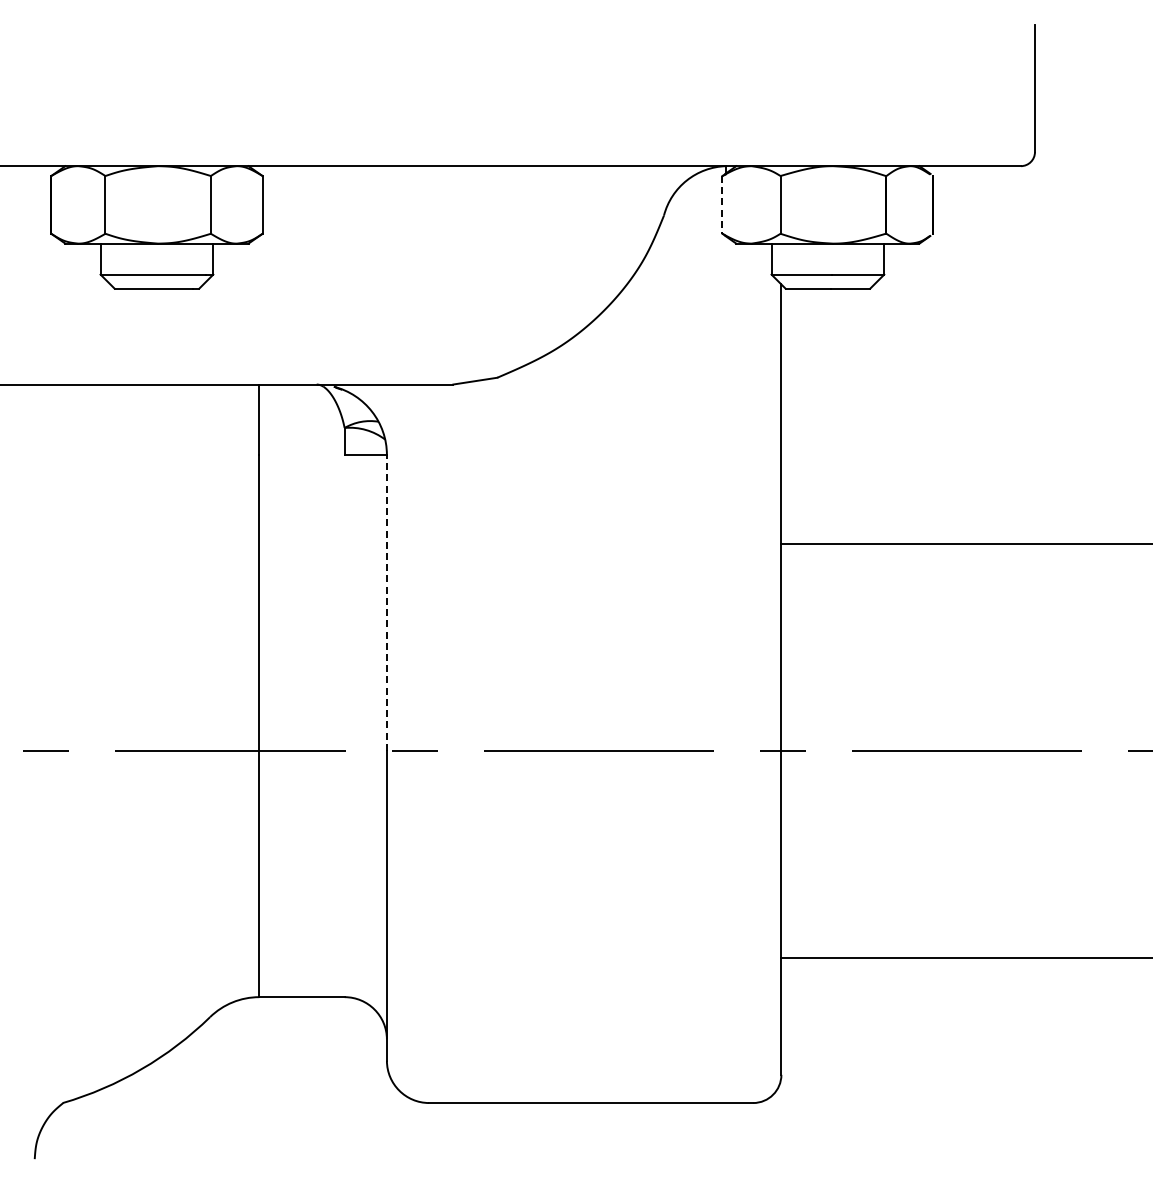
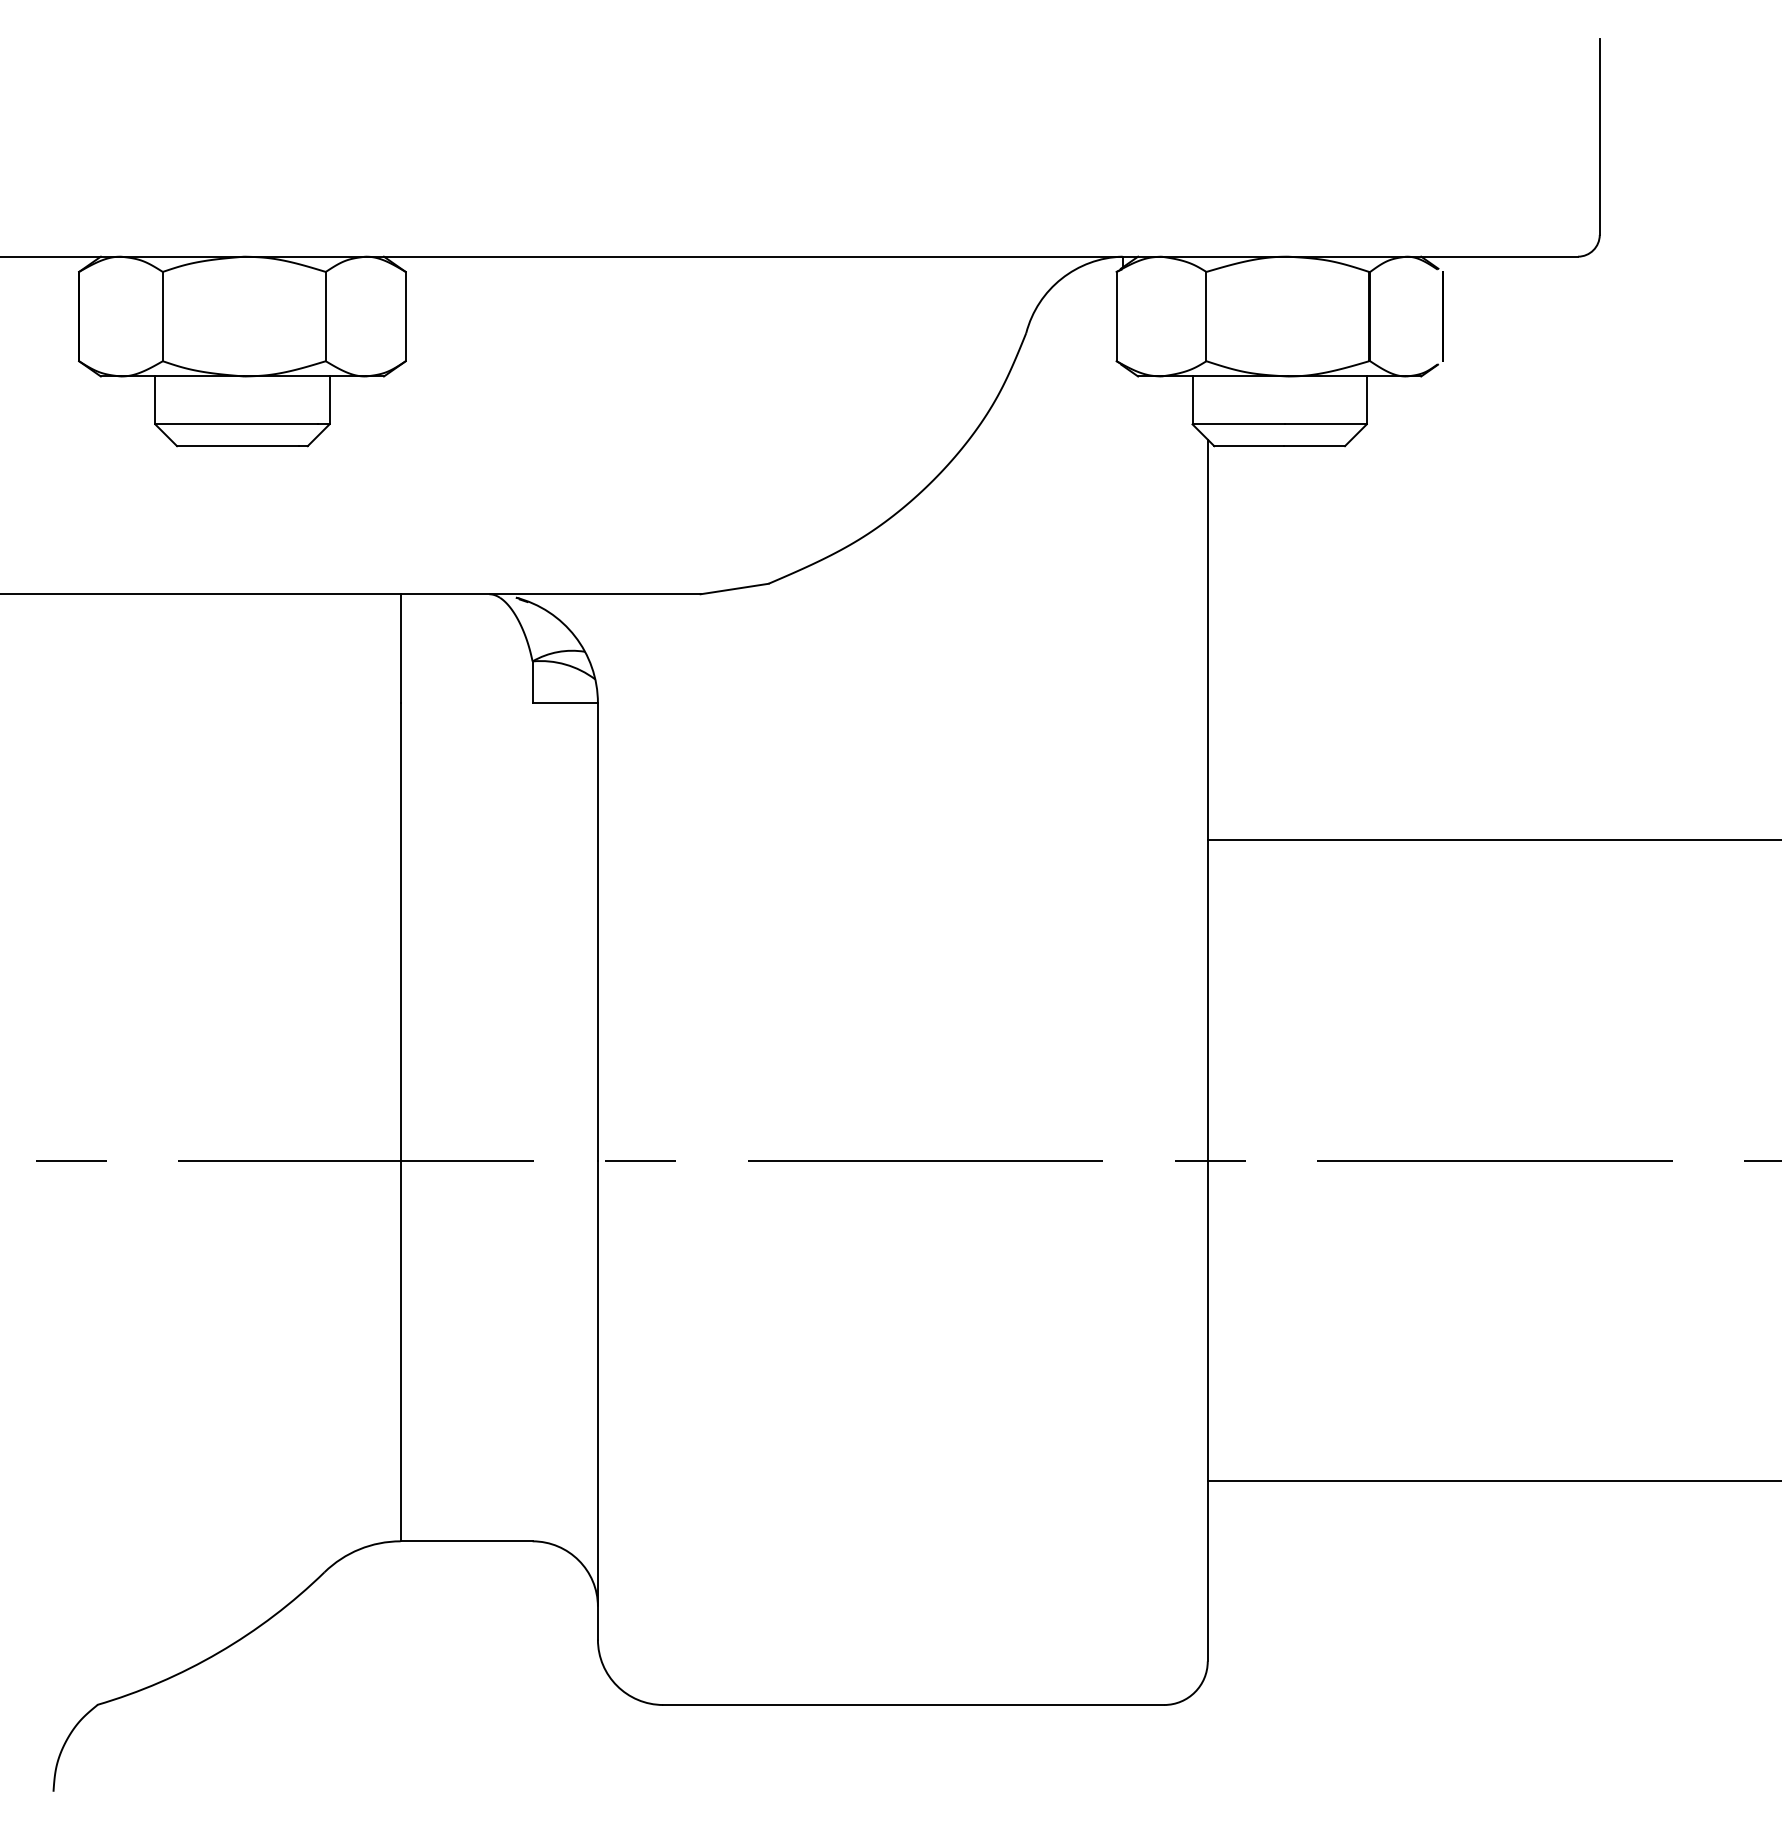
line: (722, 204) -> (1116, 315), dashed -> solid
line: (386, 602) -> (597, 931), dashed -> solid

